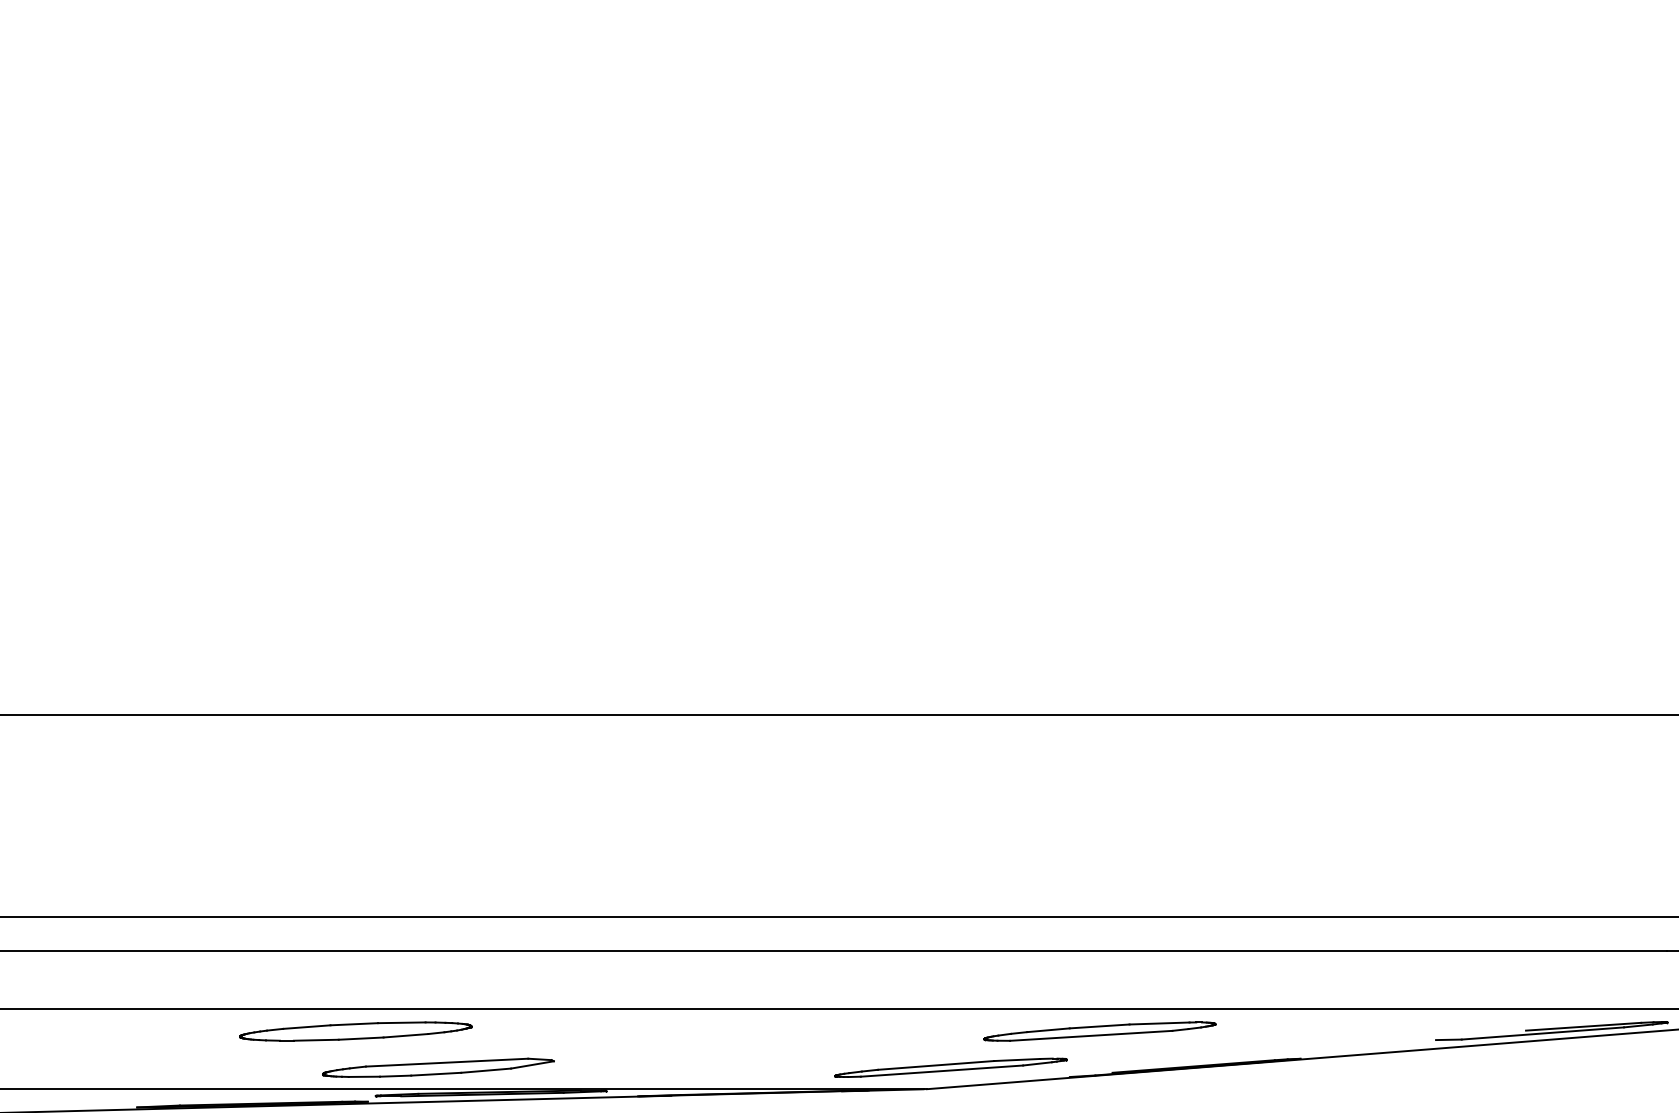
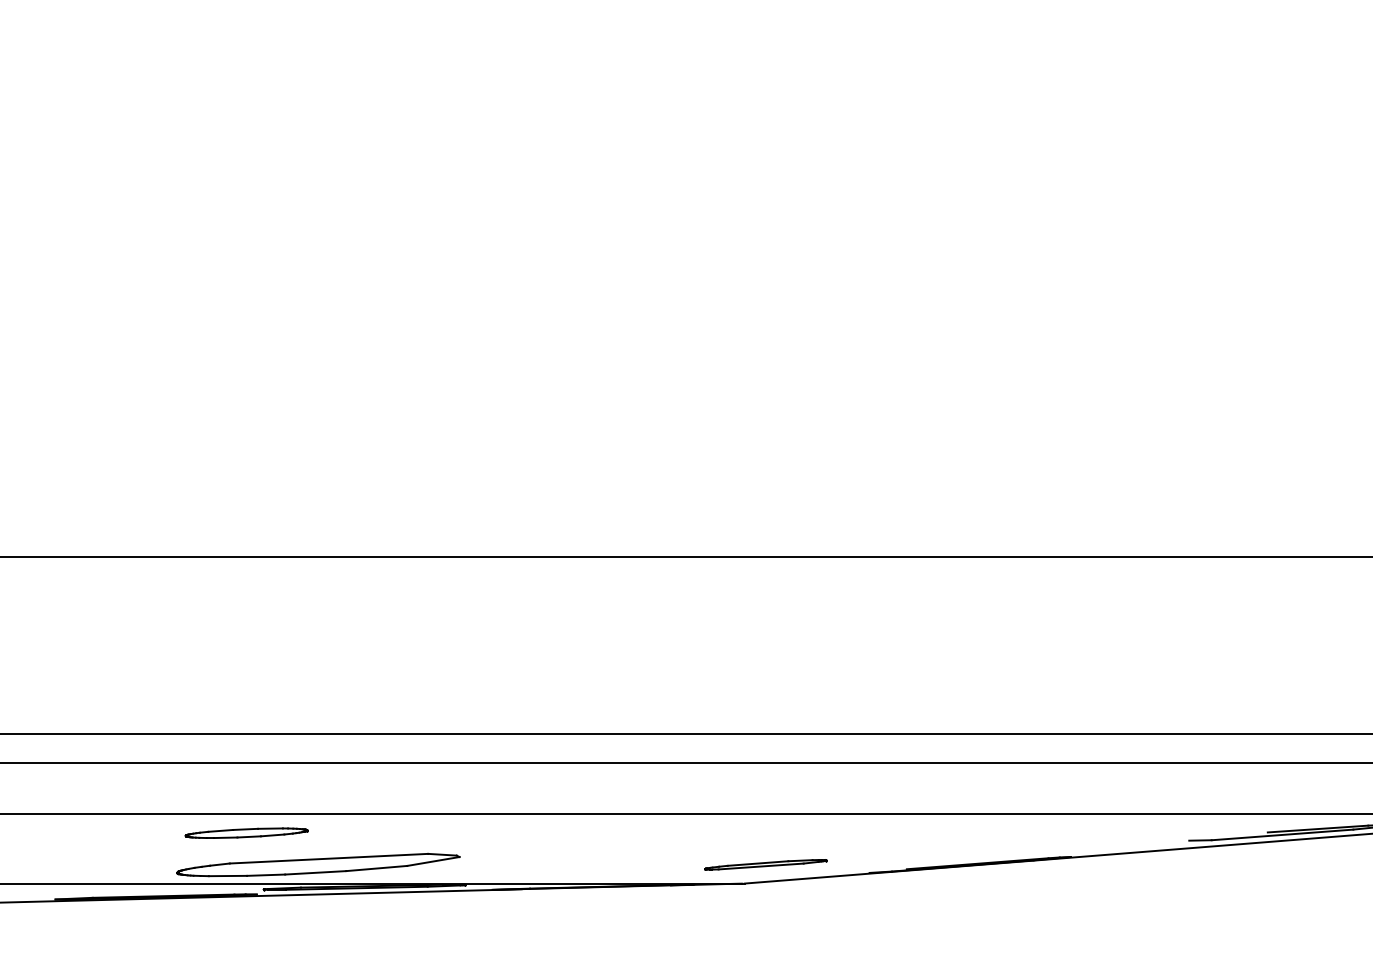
part: (355, 1031) -> (246, 833), size x0.6
part: (1099, 1031) -> (895, 833), removed
part: (438, 1067) -> (318, 864), size x1.4
part: (950, 1067) -> (765, 864), size x0.6

